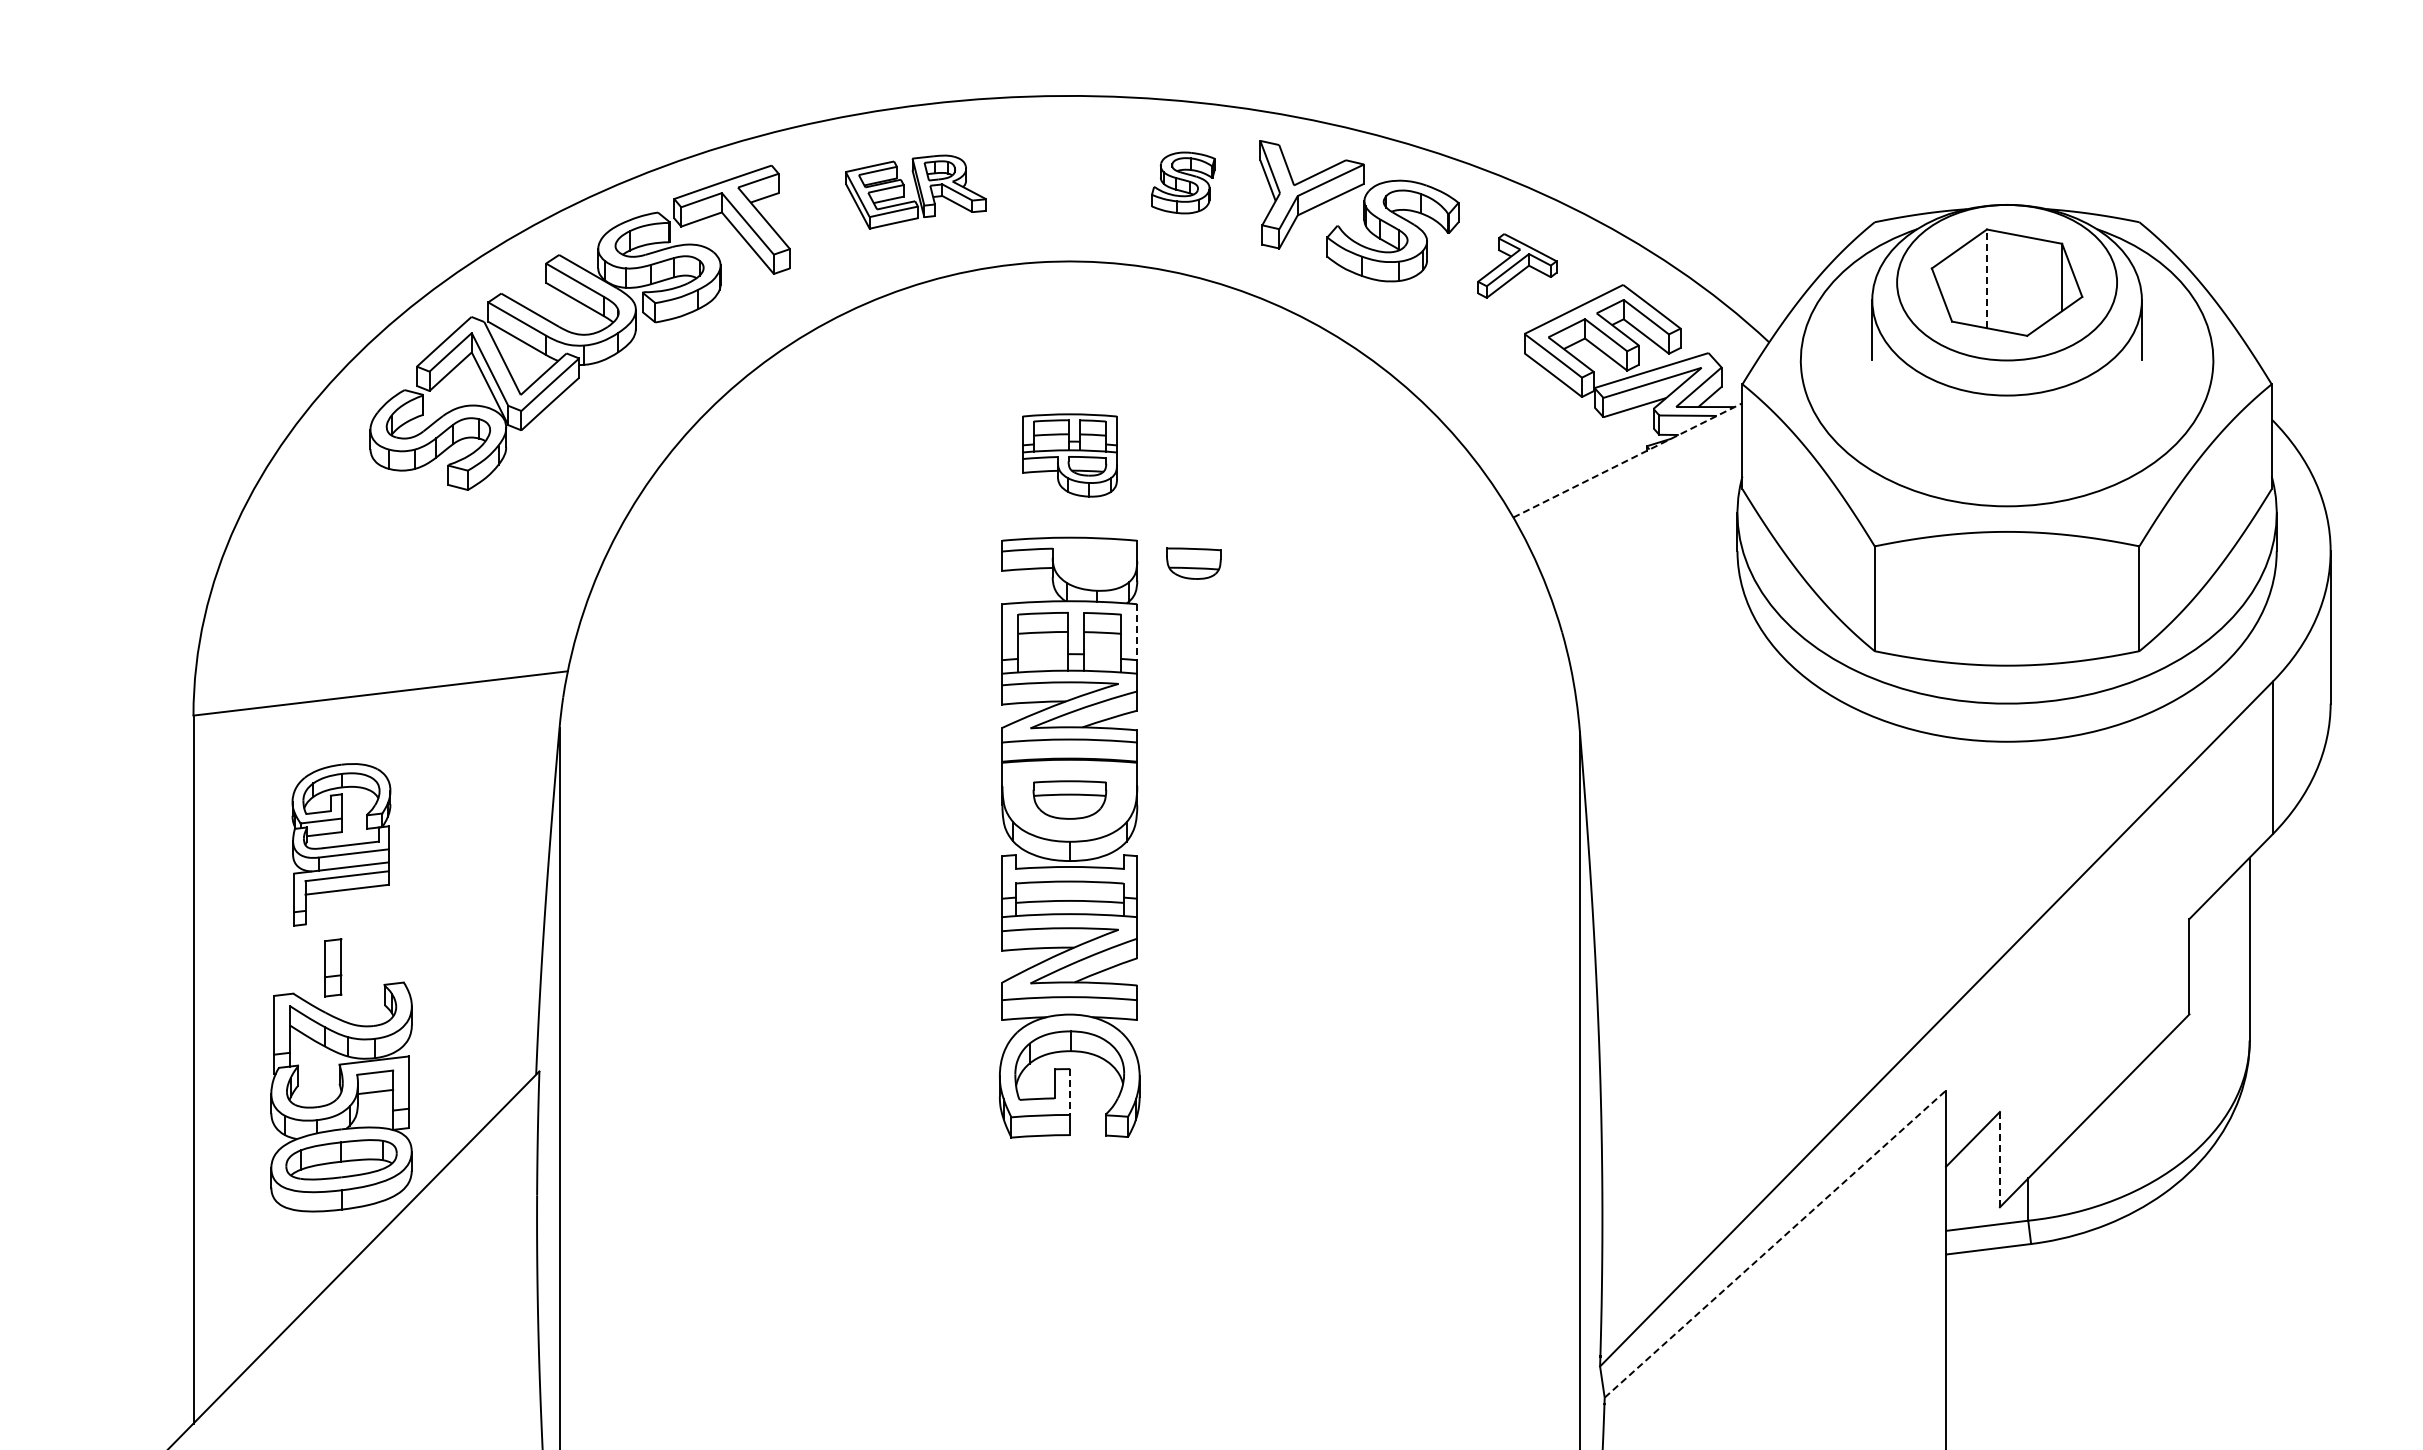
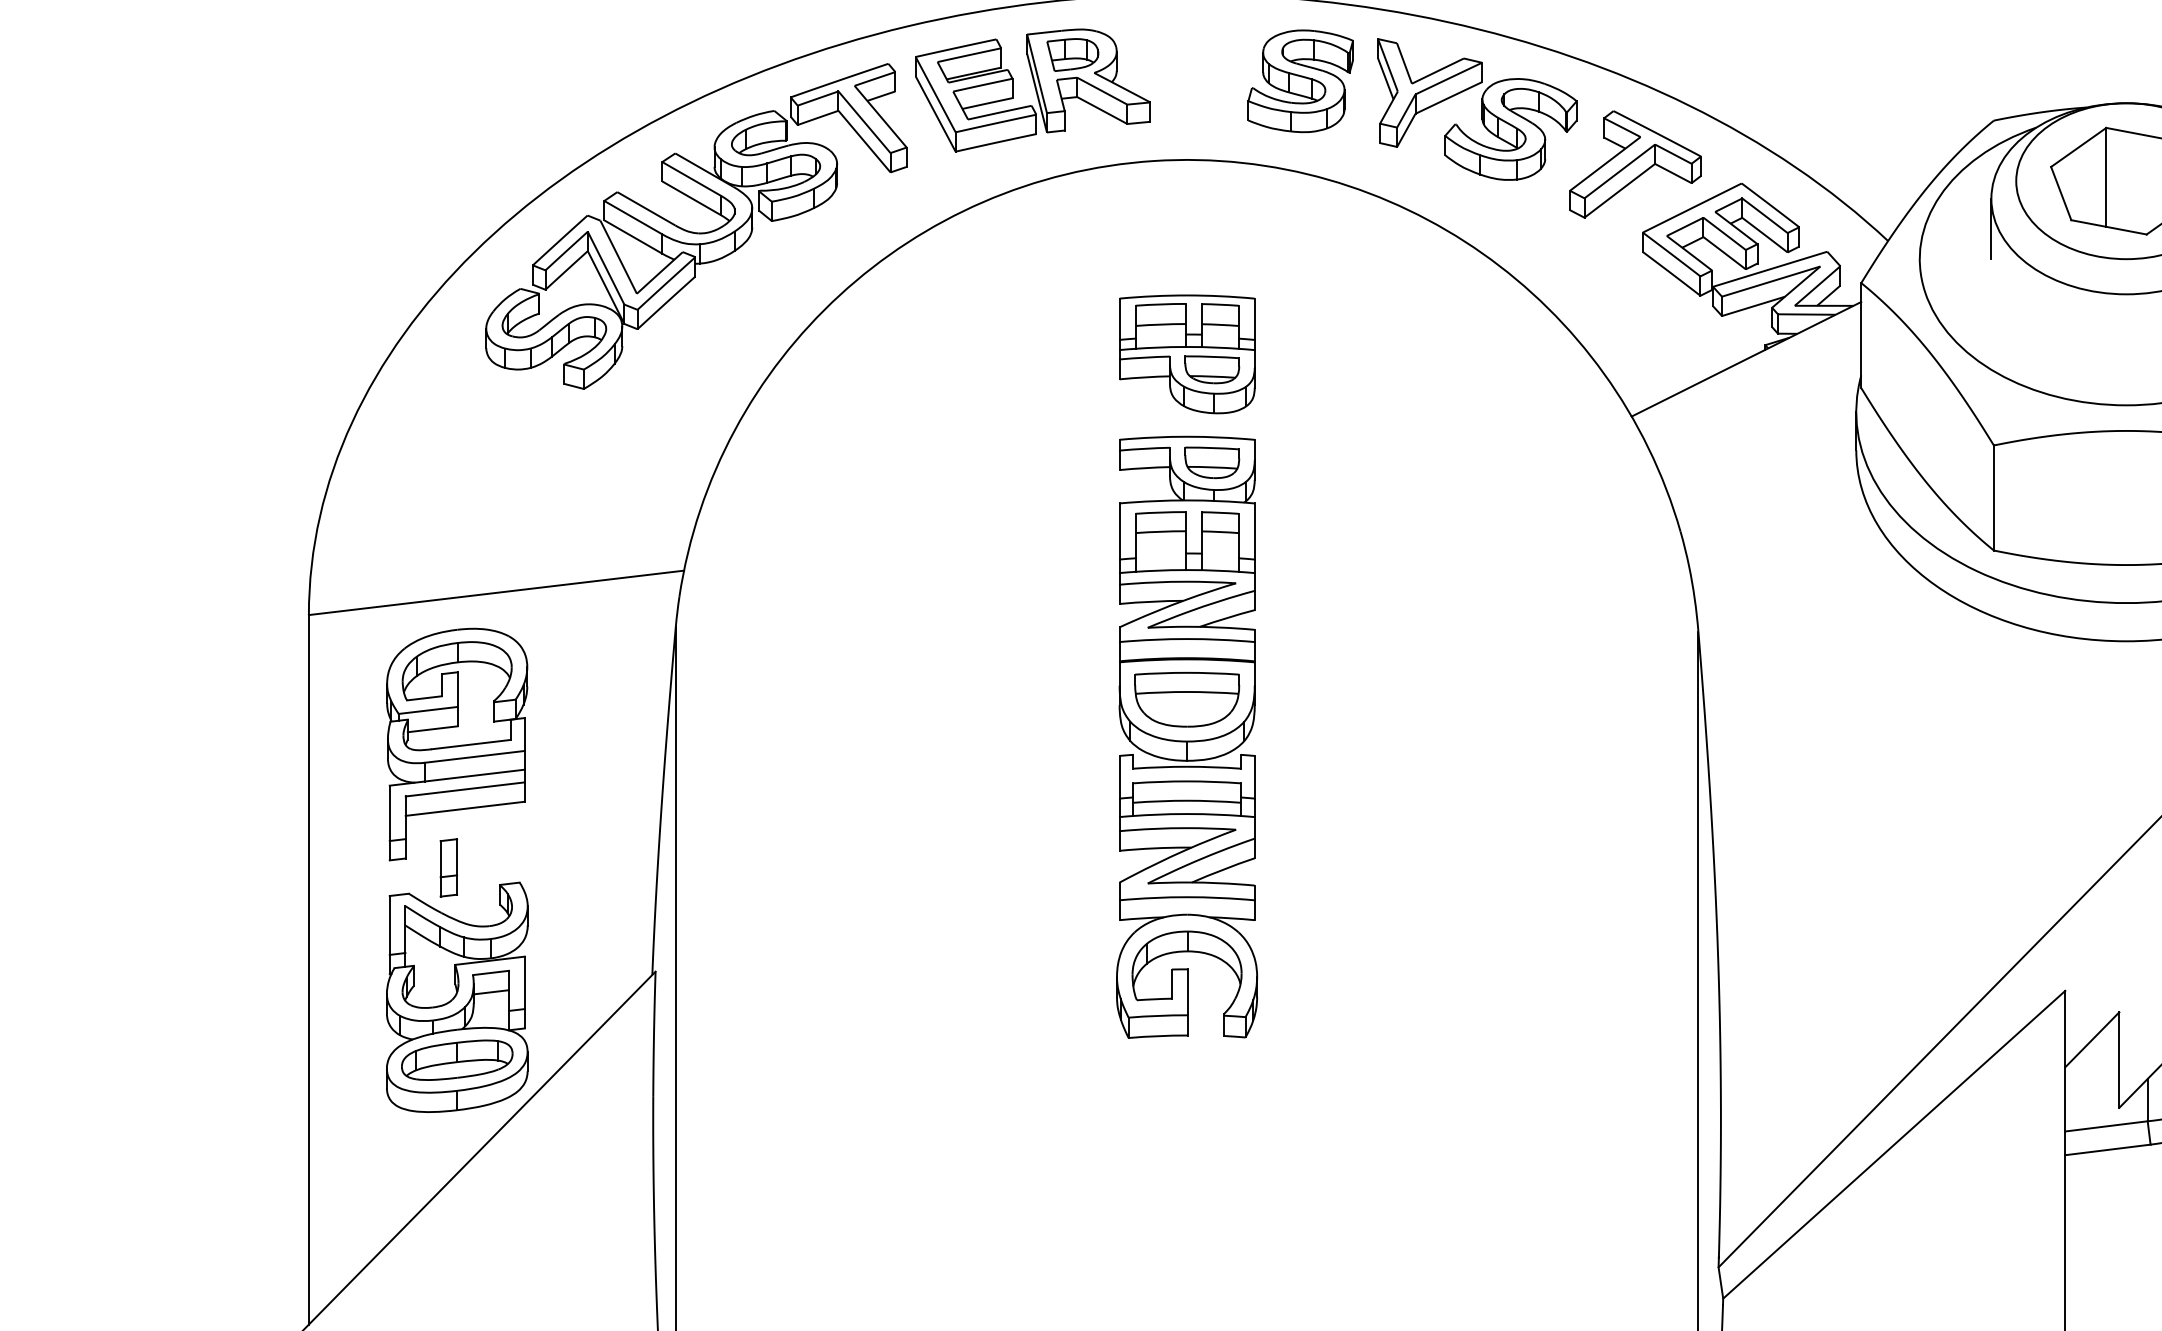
part: (1183, 182) -> (1301, 80), size x1.67
part: (915, 191) -> (1032, 89), size x1.67
part: (1517, 265) -> (1635, 163), size x1.67
line: (1986, 278) -> (2105, 177), dashed -> solid
part: (1069, 455) -> (1186, 354), size x1.43
line: (1628, 460) -> (1747, 359), dashed -> solid
part: (1193, 563) -> (1211, 462), moved
line: (1137, 632) -> (1254, 531), dashed -> solid
part: (1069, 799) -> (1186, 699), size x1.43
part: (341, 844) -> (457, 744), size x1.43
line: (1070, 1092) -> (1187, 992), dashed -> solid
line: (1999, 1159) -> (2118, 1059), dashed -> solid
line: (1775, 1244) -> (1894, 1145), dashed -> solid

